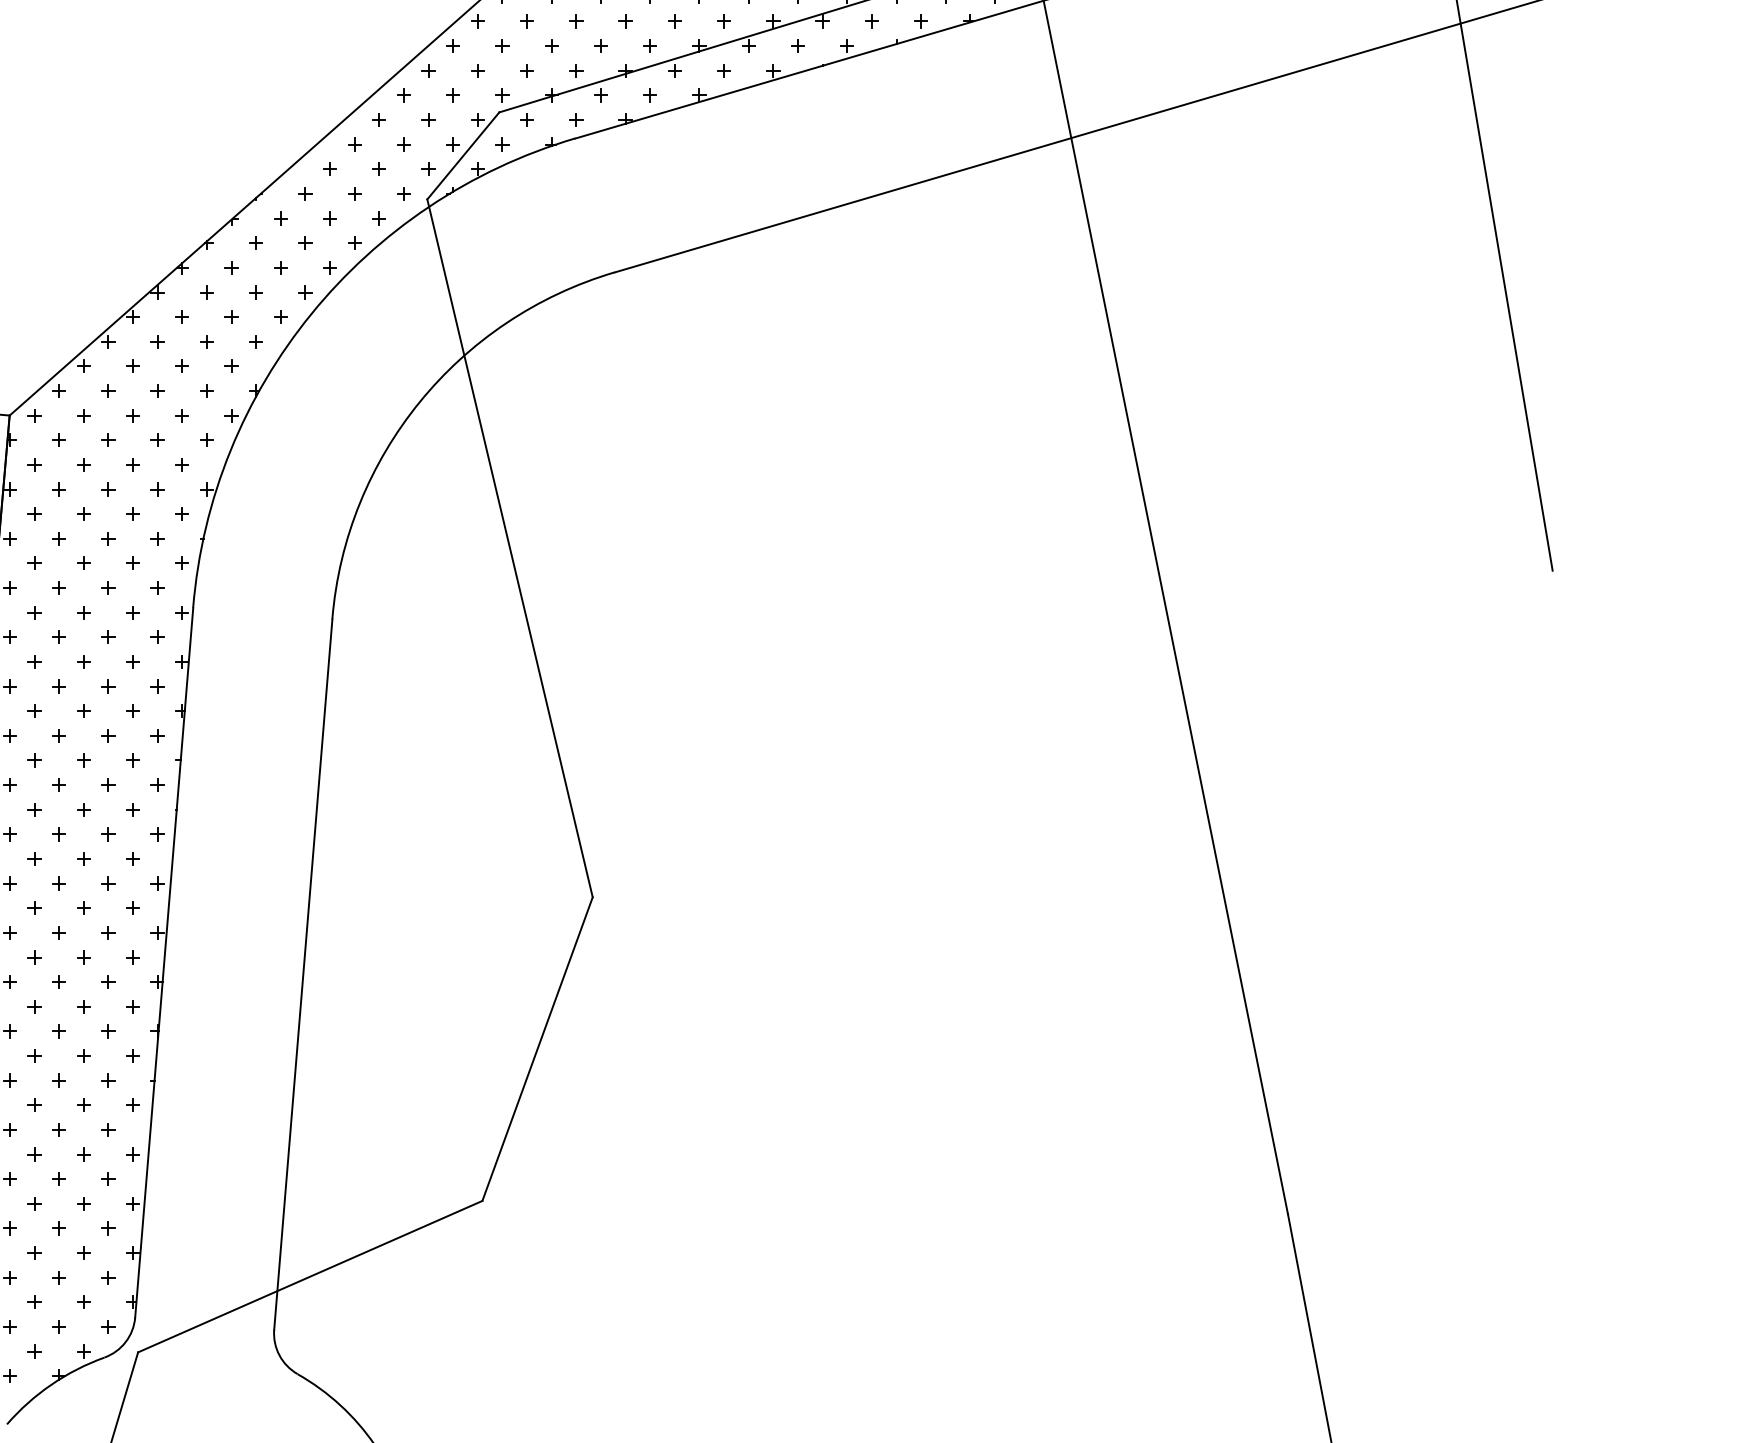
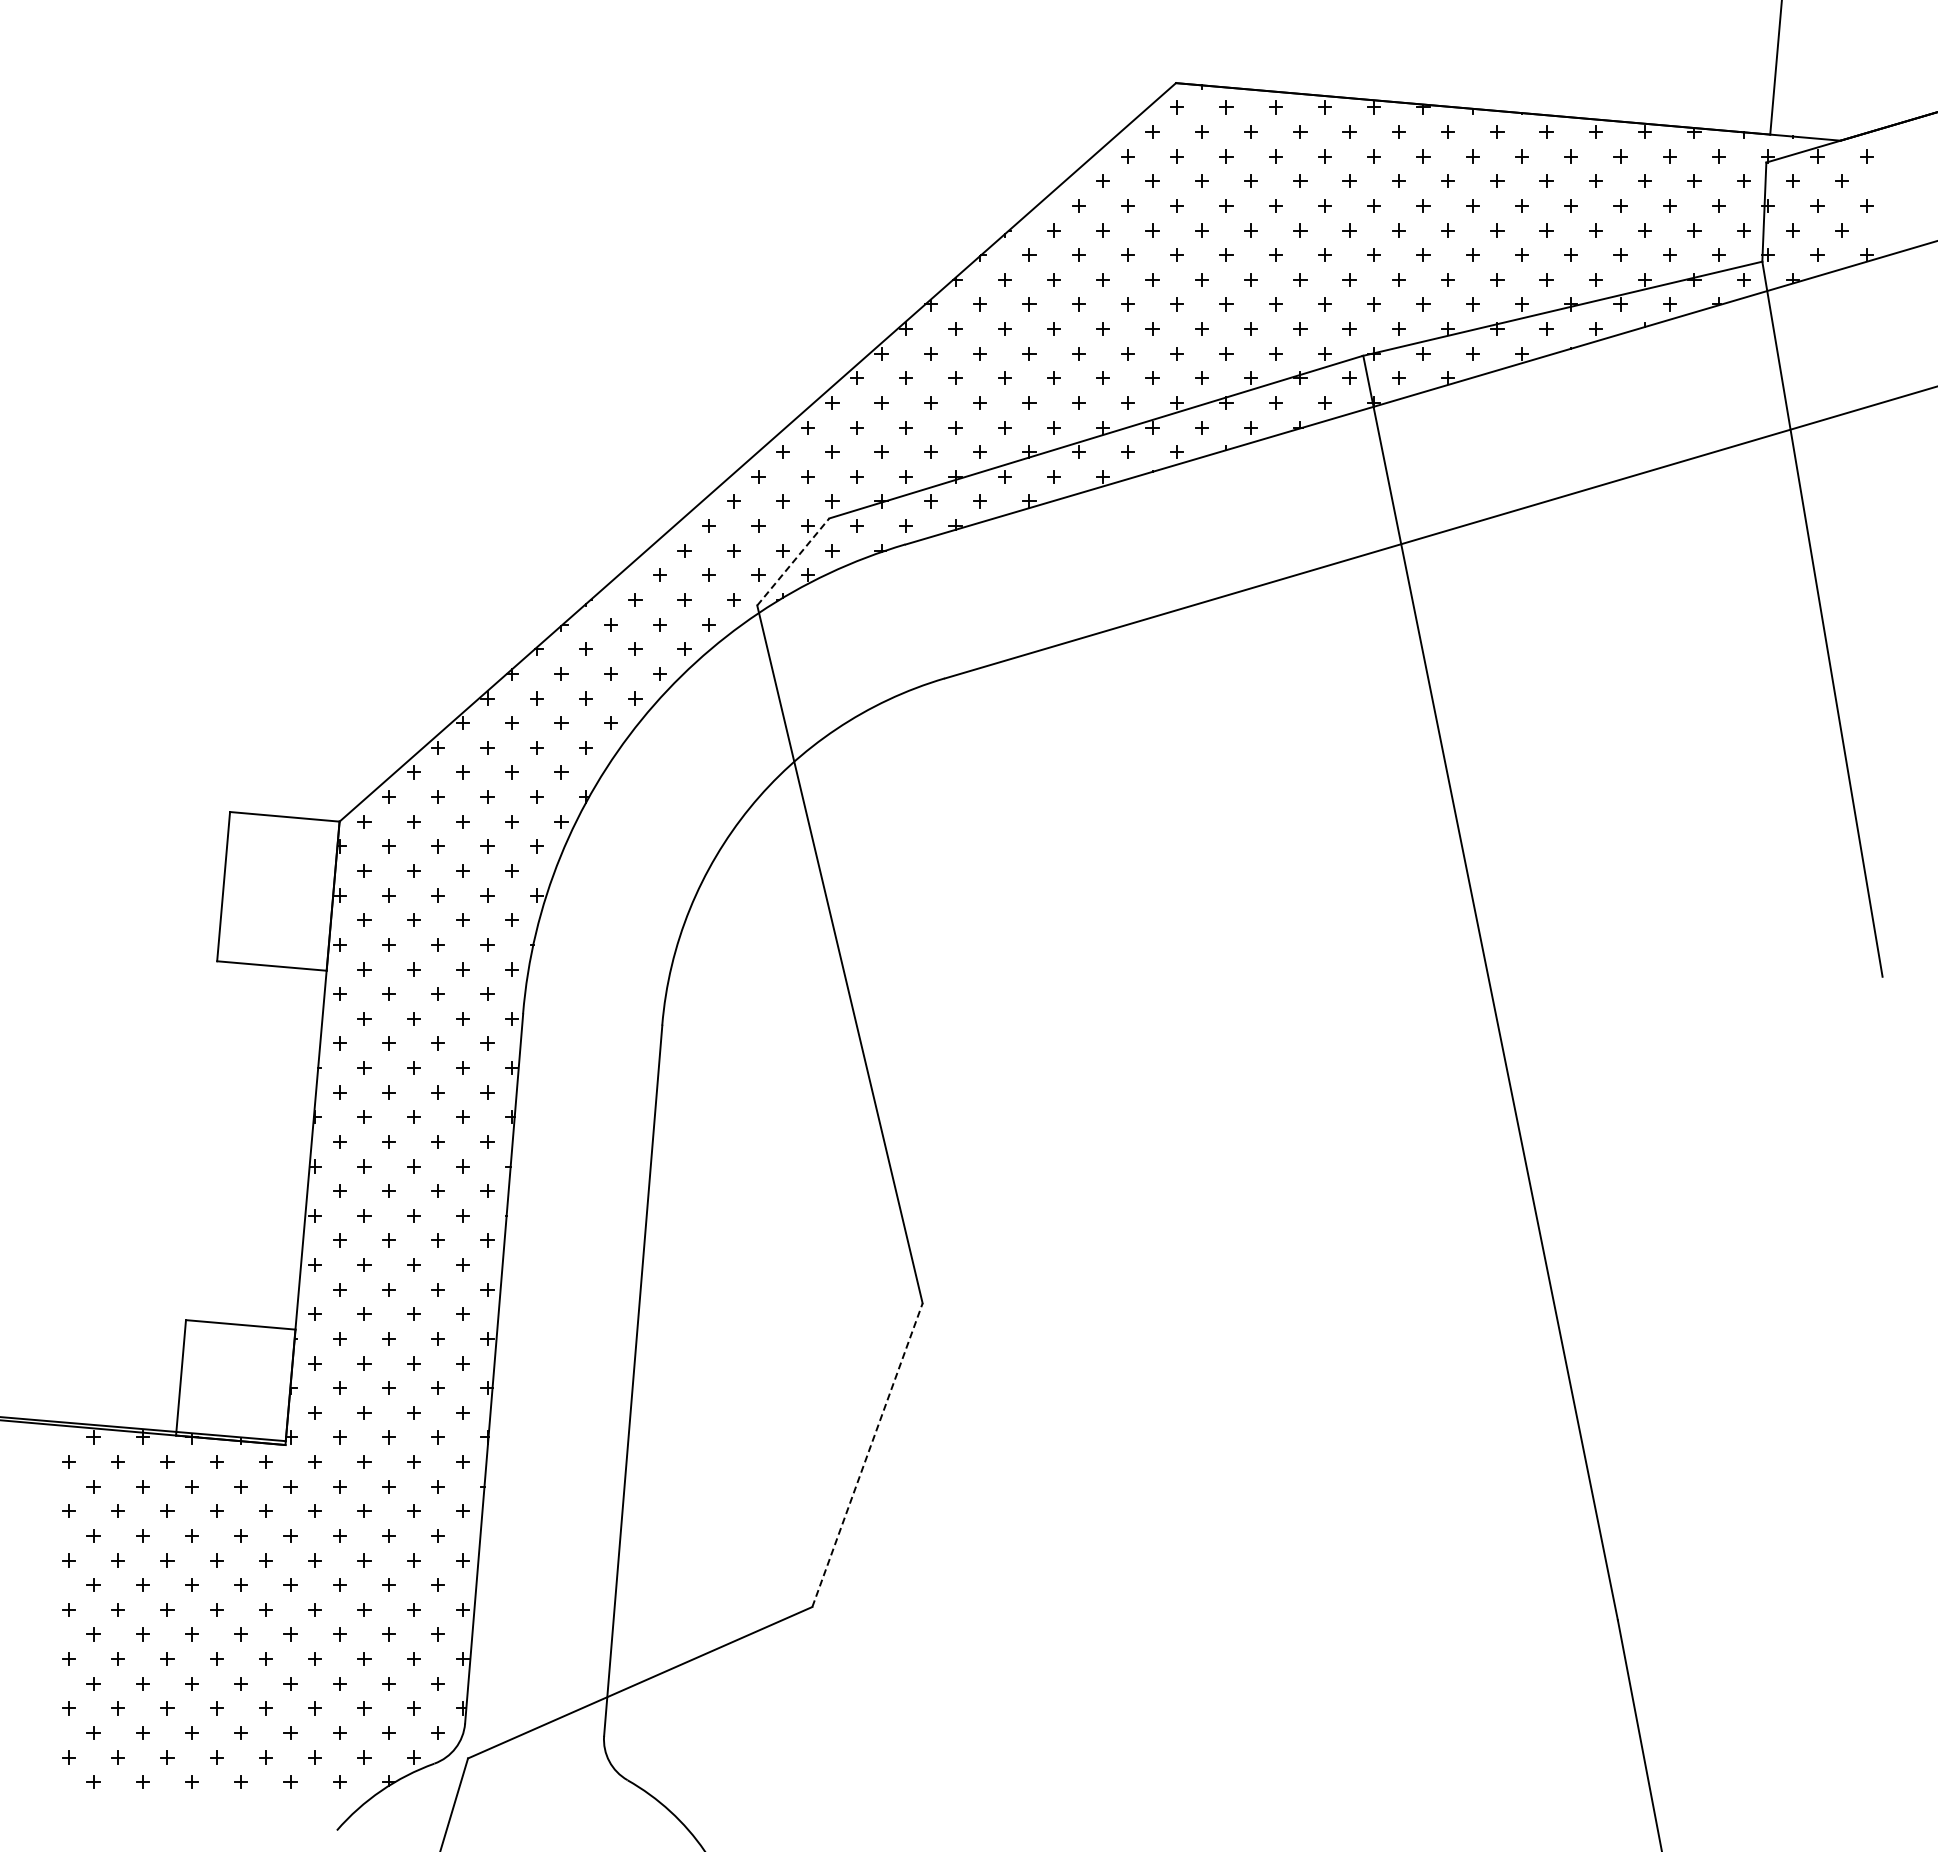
line: (463, 155) -> (793, 561), solid -> dashed
line: (537, 1049) -> (867, 1455), solid -> dashed

